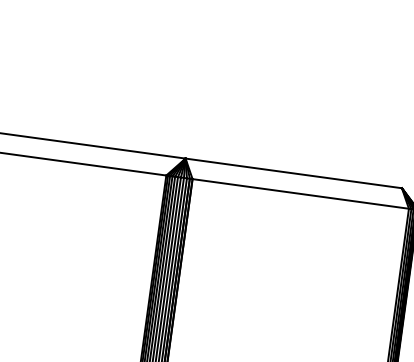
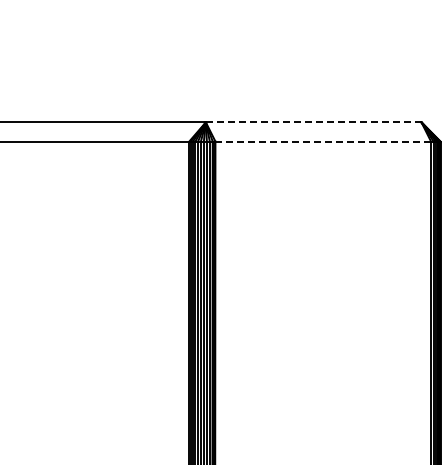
line: (293, 173) -> (313, 122), solid -> dashed
line: (301, 193) -> (323, 141), solid -> dashed

